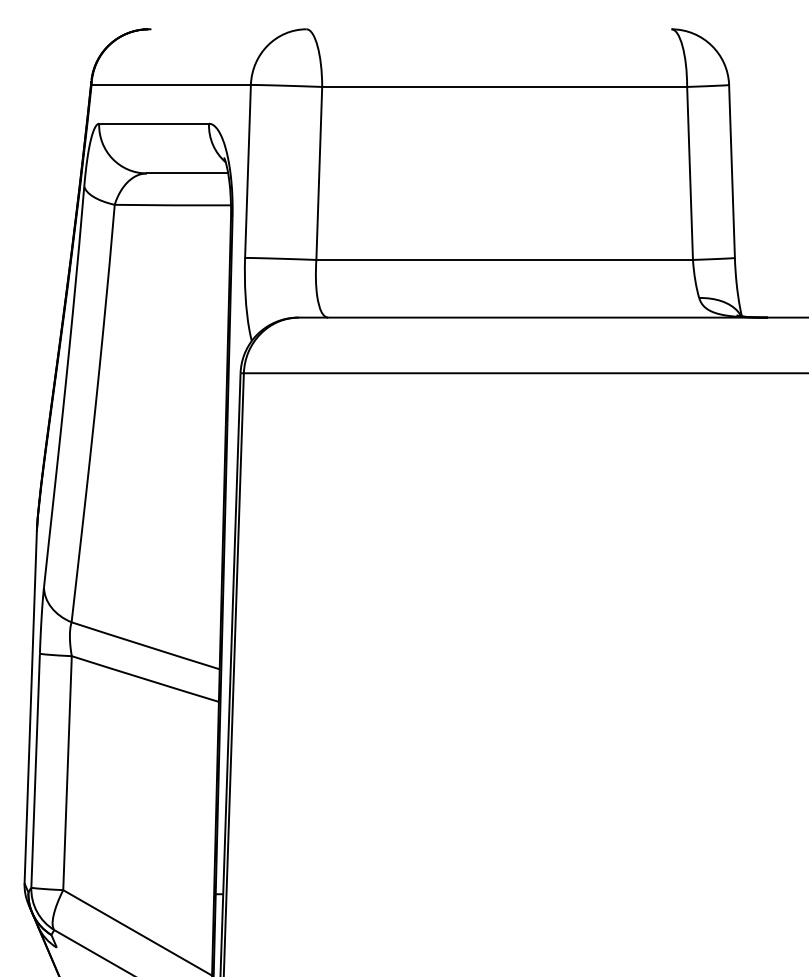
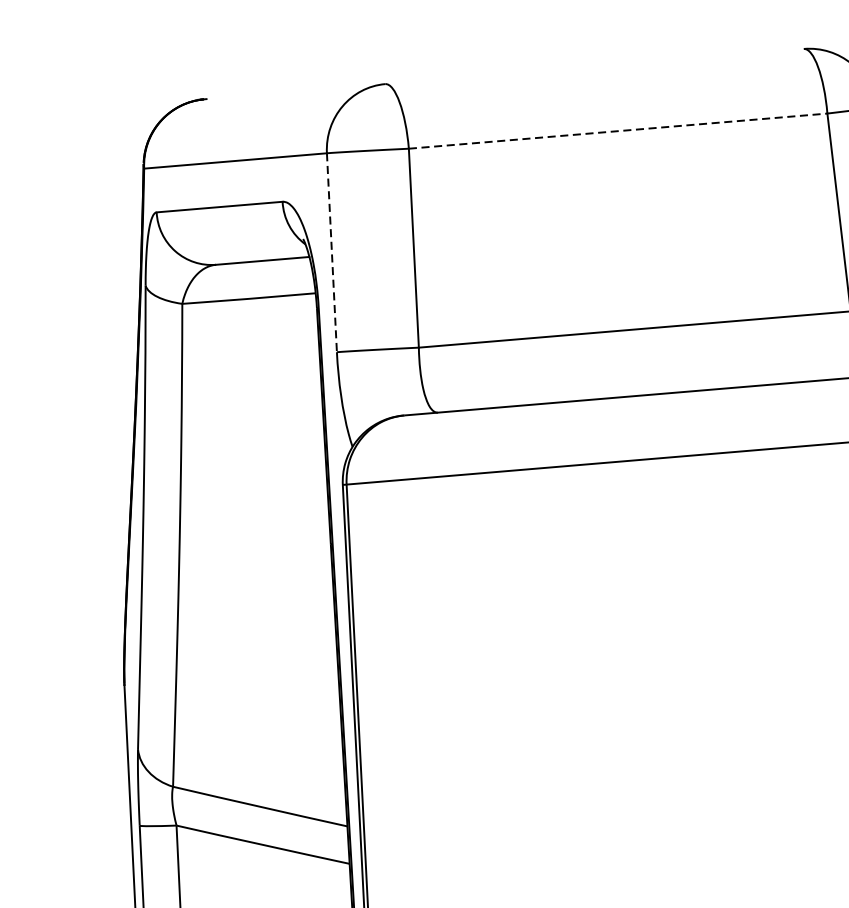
line: (505, 86) -> (619, 130), solid -> dashed
line: (248, 171) -> (332, 252), solid -> dashed

